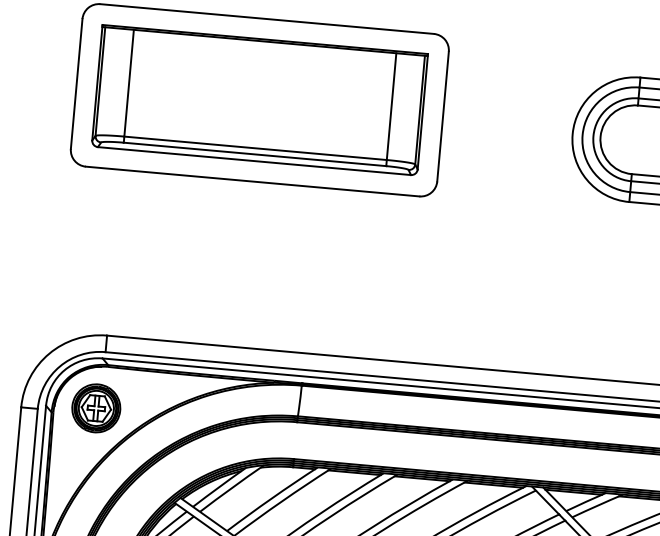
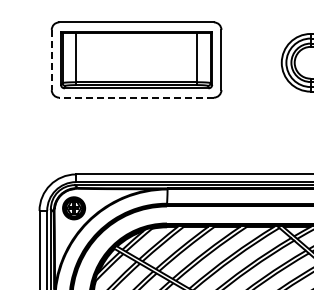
line: (76, 84) -> (51, 60), solid -> dashed
line: (252, 181) -> (136, 97), solid -> dashed

